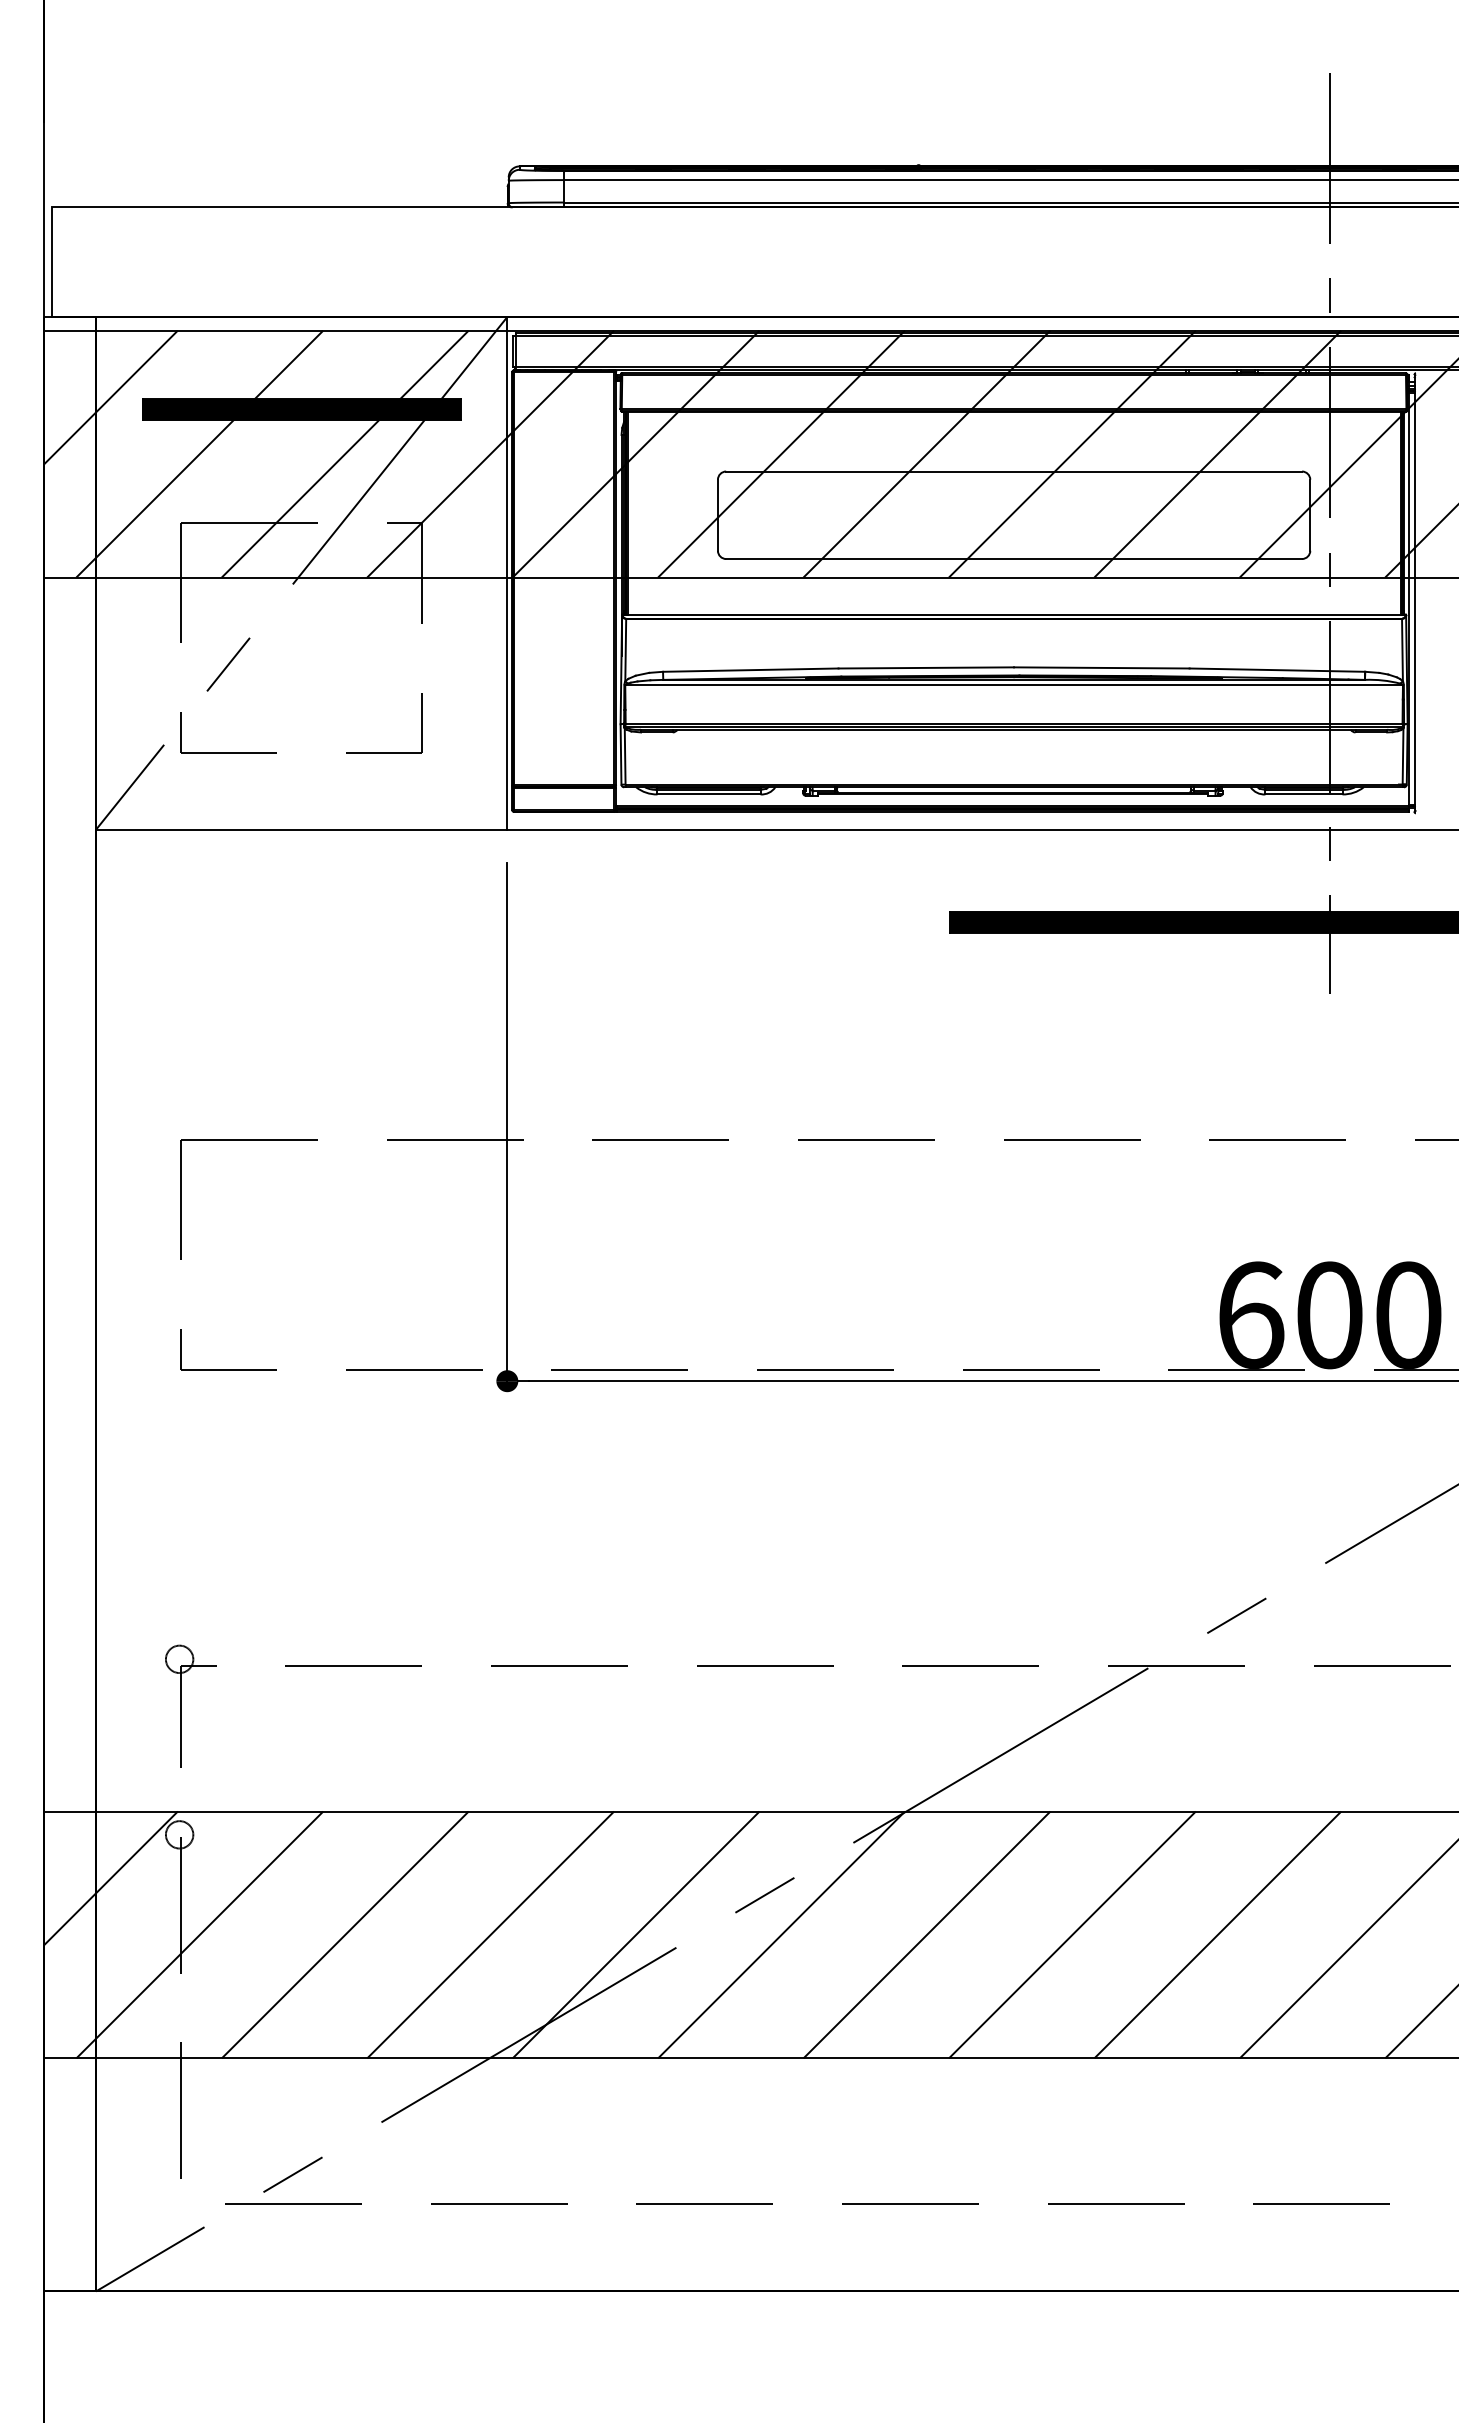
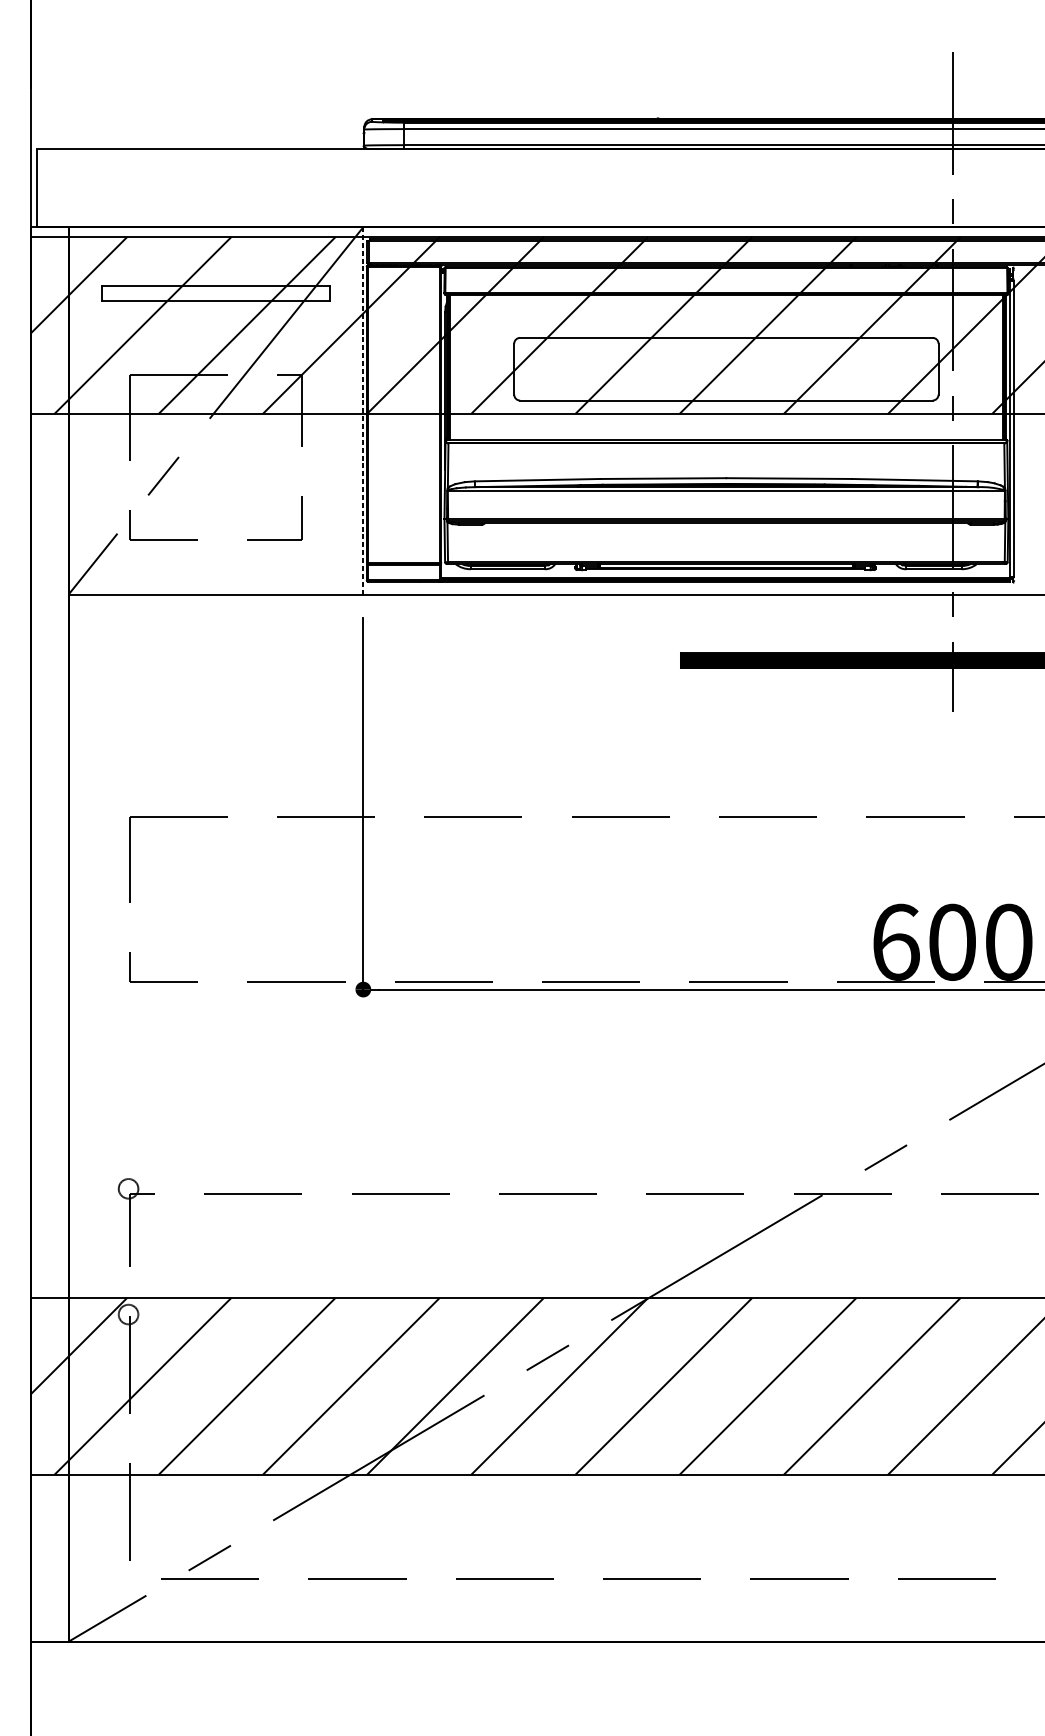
hatch: (301, 409) -> (215, 293), removed
line: (507, 572) -> (363, 410), solid -> dashed

